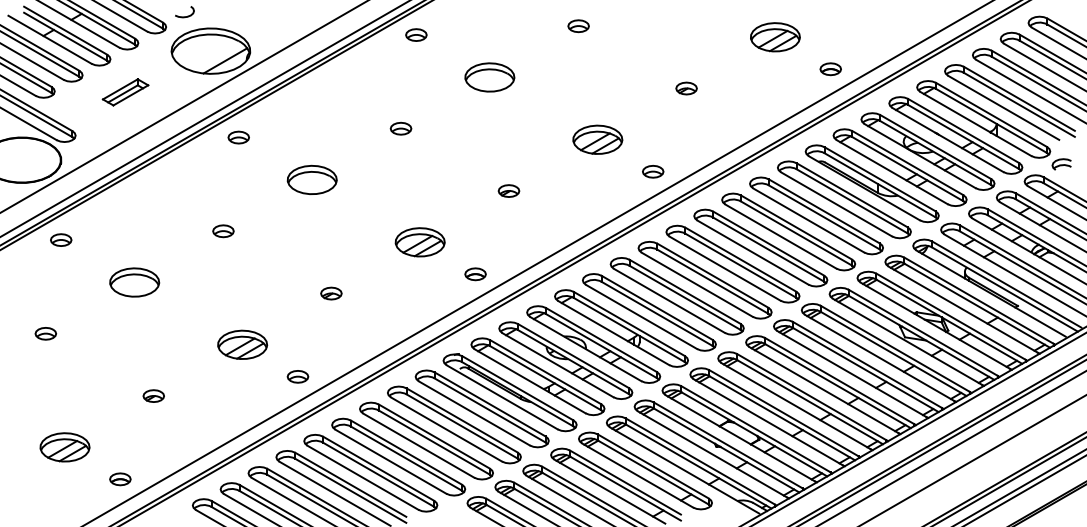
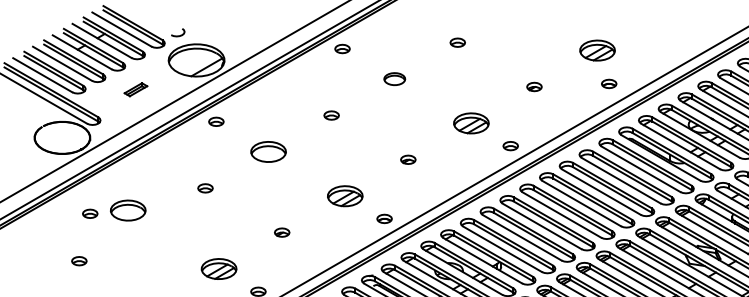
part: (830, 69) -> (608, 84), moved
part: (489, 77) -> (394, 79), size x0.6
part: (125, 92) -> (135, 89), size x0.7
part: (61, 239) -> (90, 213), moved
part: (134, 282) -> (128, 210), moved

